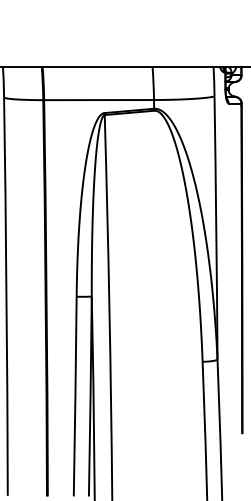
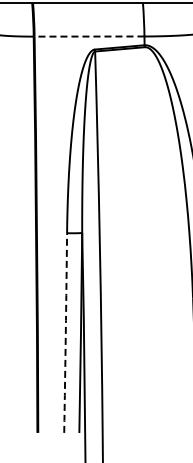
line: (98, 100) -> (88, 36), solid -> dashed
arc: (75, 396) -> (65, 332), solid -> dashed

